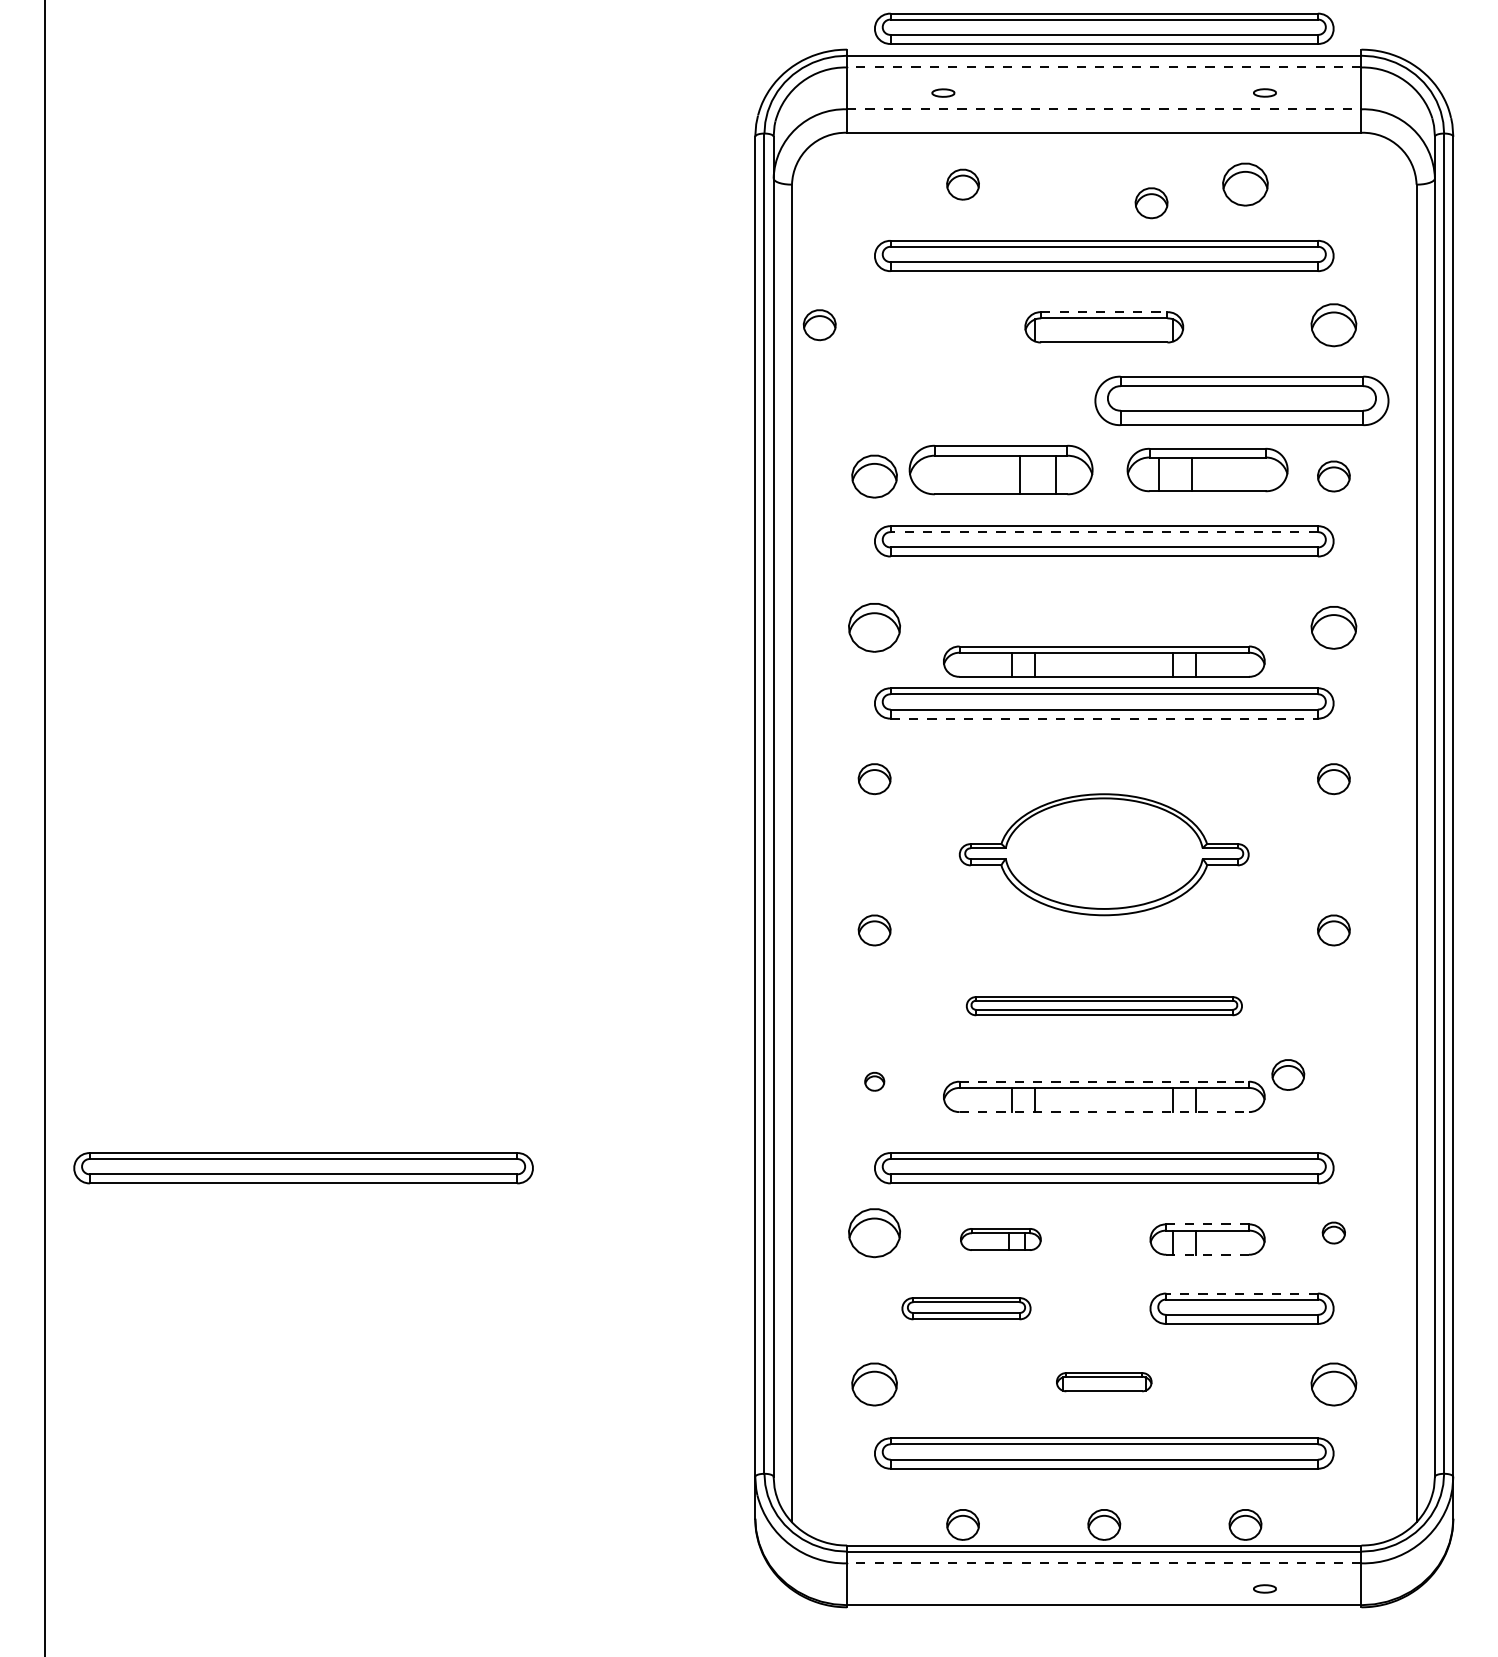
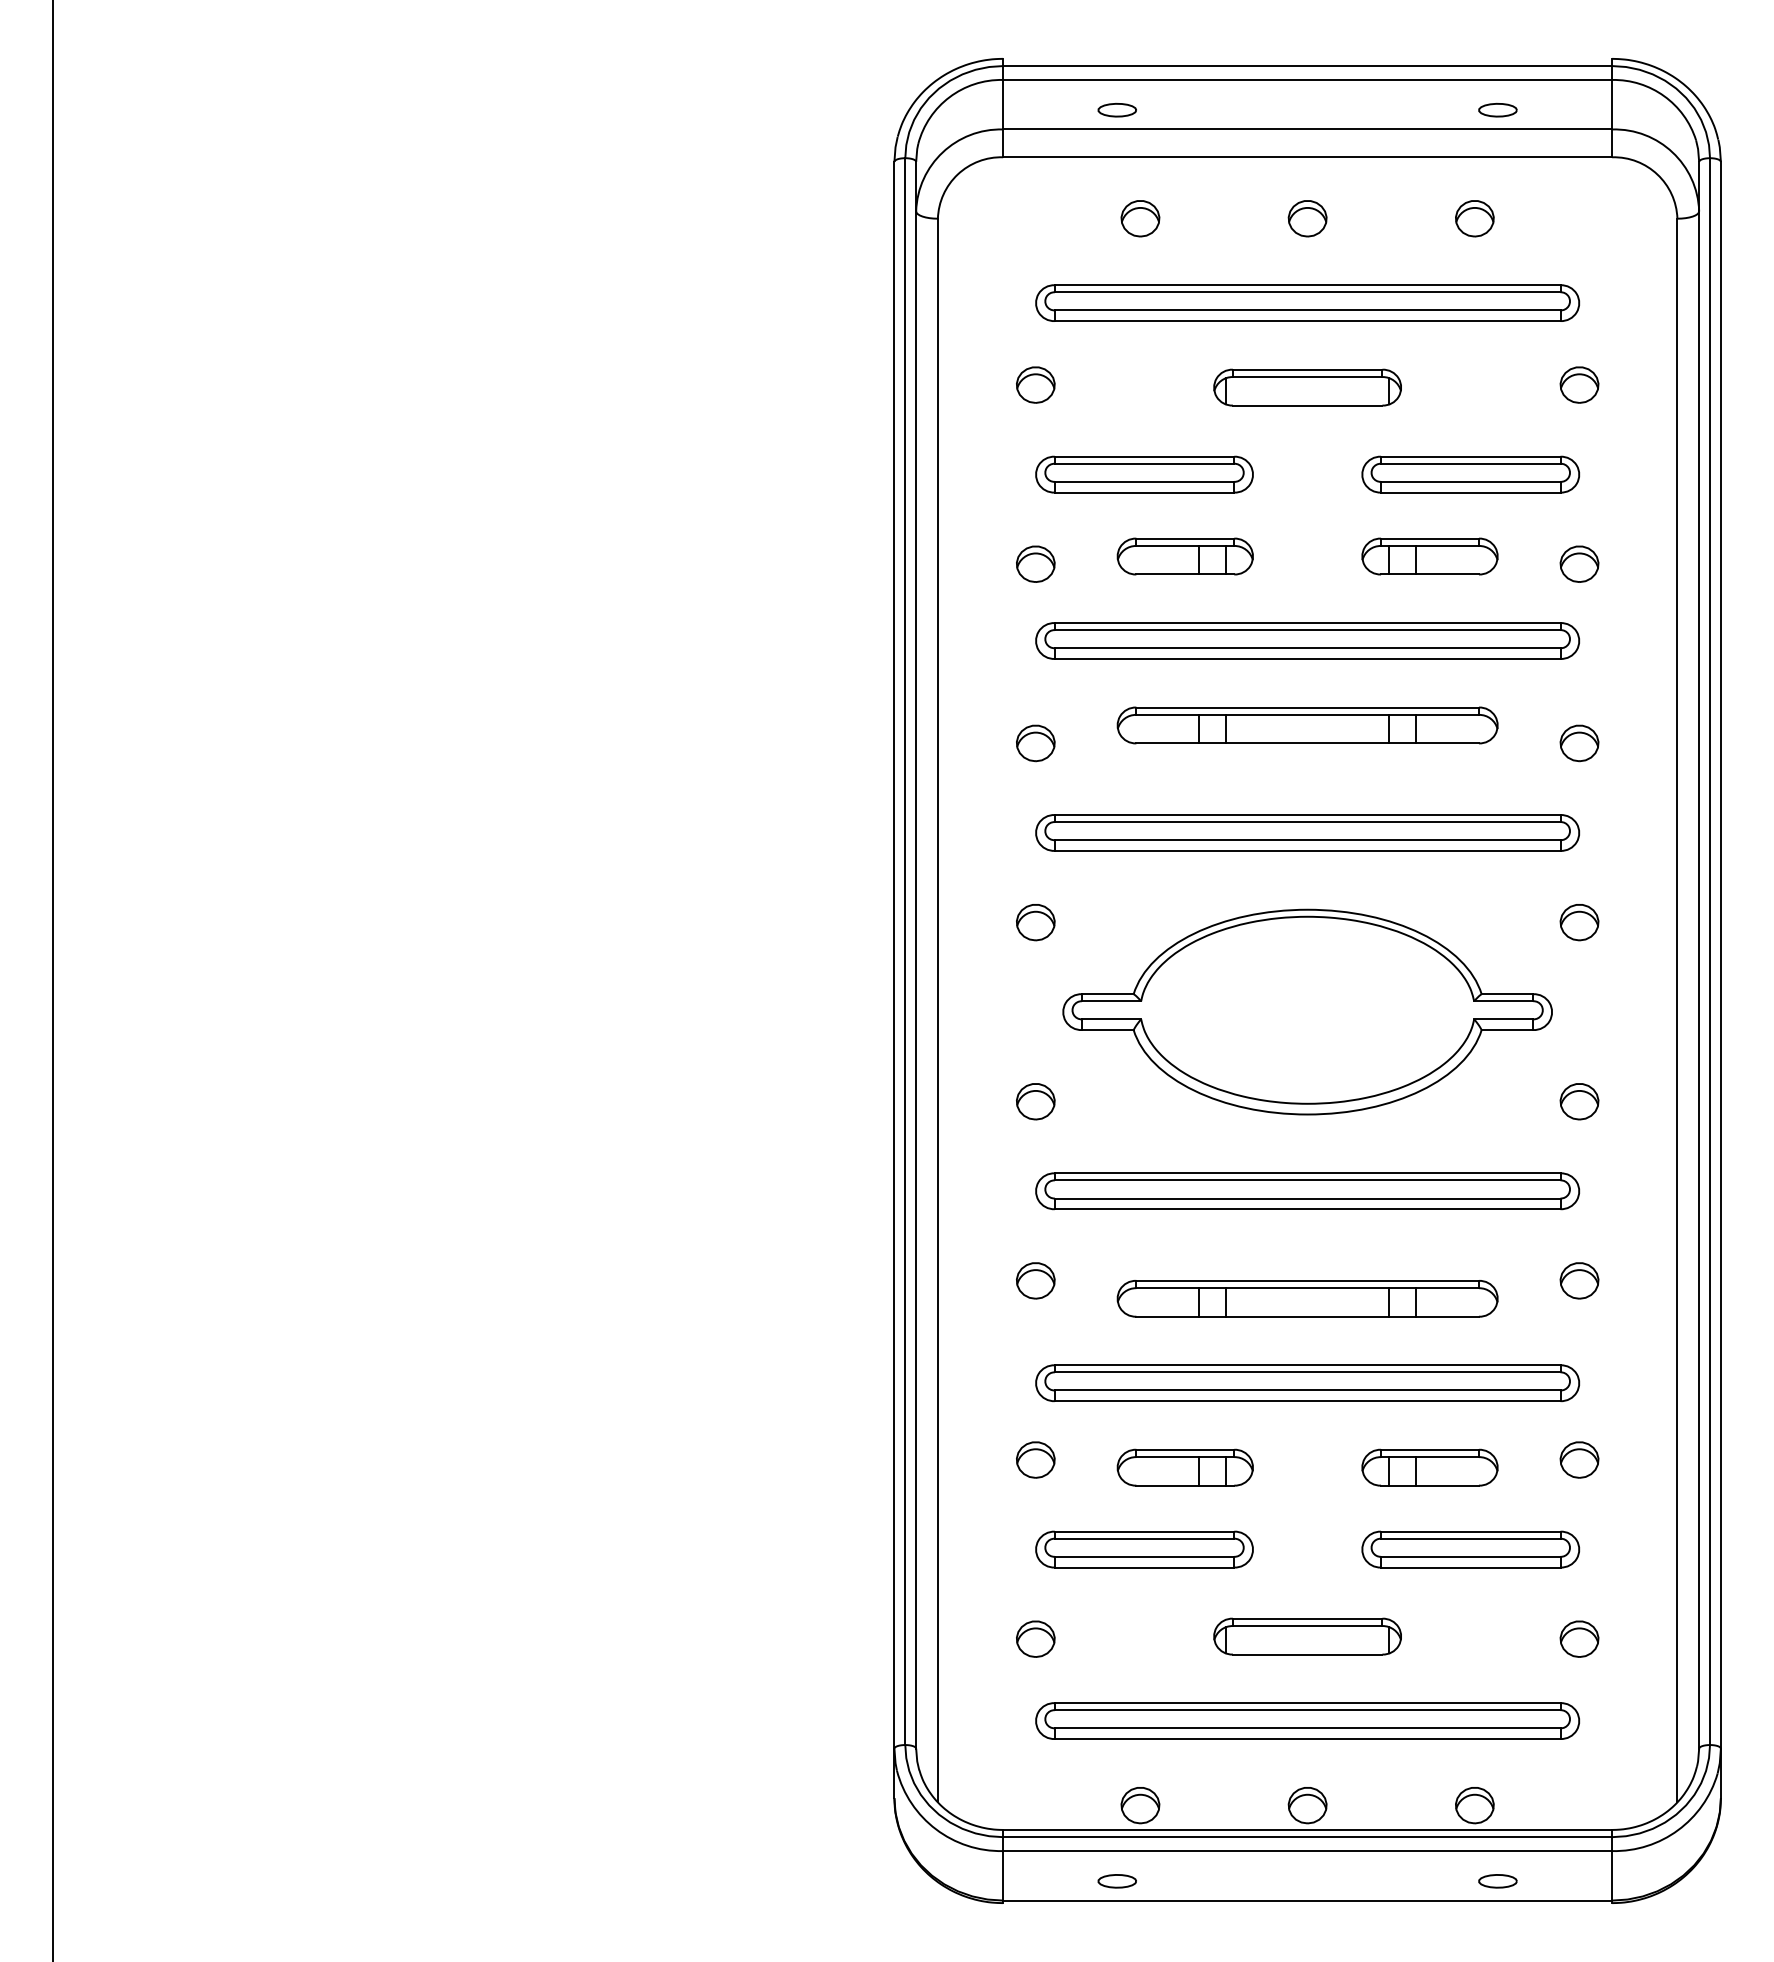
part: (1104, 28) -> (1307, 33), removed
line: (1104, 67) -> (1307, 79), dashed -> solid
part: (1264, 92) -> (1497, 109), size x1.43
part: (942, 93) -> (1116, 110), size x1.43
line: (1104, 109) -> (1308, 129), dashed -> solid
part: (1245, 184) -> (1474, 218), size x0.71
part: (1151, 203) -> (1307, 218), moved
line: (1104, 312) -> (1307, 369), dashed -> solid
part: (819, 324) -> (1035, 384), moved
part: (1333, 324) -> (1579, 384), size x0.71
part: (966, 400) -> (1144, 474), added
part: (1241, 400) -> (1470, 474), size x0.62
part: (1000, 469) -> (1184, 556), size x0.62
part: (1207, 469) -> (1429, 556), size x0.71
part: (874, 475) -> (1035, 563), size x0.71
line: (1104, 532) -> (1307, 630), dashed -> solid
part: (874, 627) -> (1035, 743), size x0.62
part: (1333, 627) -> (1579, 743), size x0.71
part: (1104, 661) -> (1307, 725), moved
line: (1104, 718) -> (1307, 850), dashed -> solid
part: (1104, 854) -> (1307, 1011), size x1.43
part: (1104, 1006) -> (1307, 1191), size x1.67
part: (1288, 1074) -> (1579, 1280), moved
part: (874, 1081) -> (1035, 1280), size x1.67
line: (1104, 1081) -> (1308, 1280), dashed -> solid
line: (1104, 1111) -> (1308, 1316), dashed -> solid
part: (303, 1168) -> (359, 1383), removed
line: (1208, 1224) -> (1430, 1449), dashed -> solid
part: (874, 1232) -> (1035, 1459), size x0.62
part: (1333, 1232) -> (1579, 1459), size x1.43
part: (1000, 1239) -> (1184, 1467), size x1.43
line: (1208, 1254) -> (1430, 1485), dashed -> solid
line: (1241, 1293) -> (1470, 1531), dashed -> solid
part: (966, 1308) -> (1144, 1549), size x1.43
part: (1104, 1382) -> (1307, 1636), size x1.67
part: (874, 1383) -> (1035, 1638), size x0.71
part: (1333, 1383) -> (1579, 1638), size x0.71
line: (1104, 1563) -> (1307, 1851), dashed -> solid
part: (942, 1589) -> (1116, 1881), added
part: (1264, 1589) -> (1497, 1881), size x1.43

